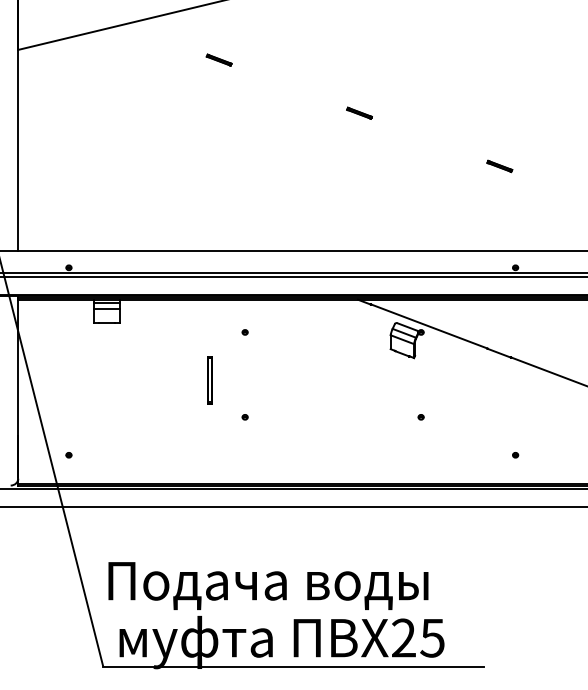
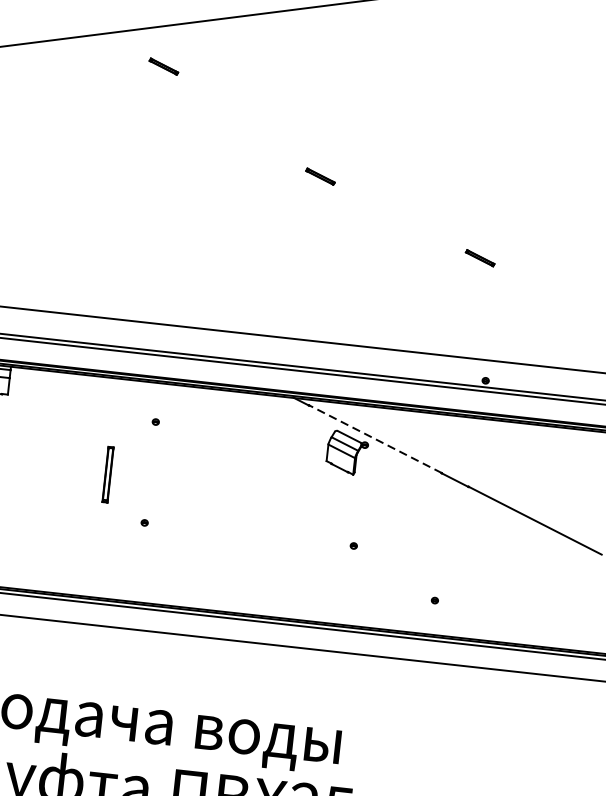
part: (218, 59) -> (163, 65), moved
line: (429, 326) -> (375, 439), solid -> dashed
part: (515, 455) -> (434, 600), moved

